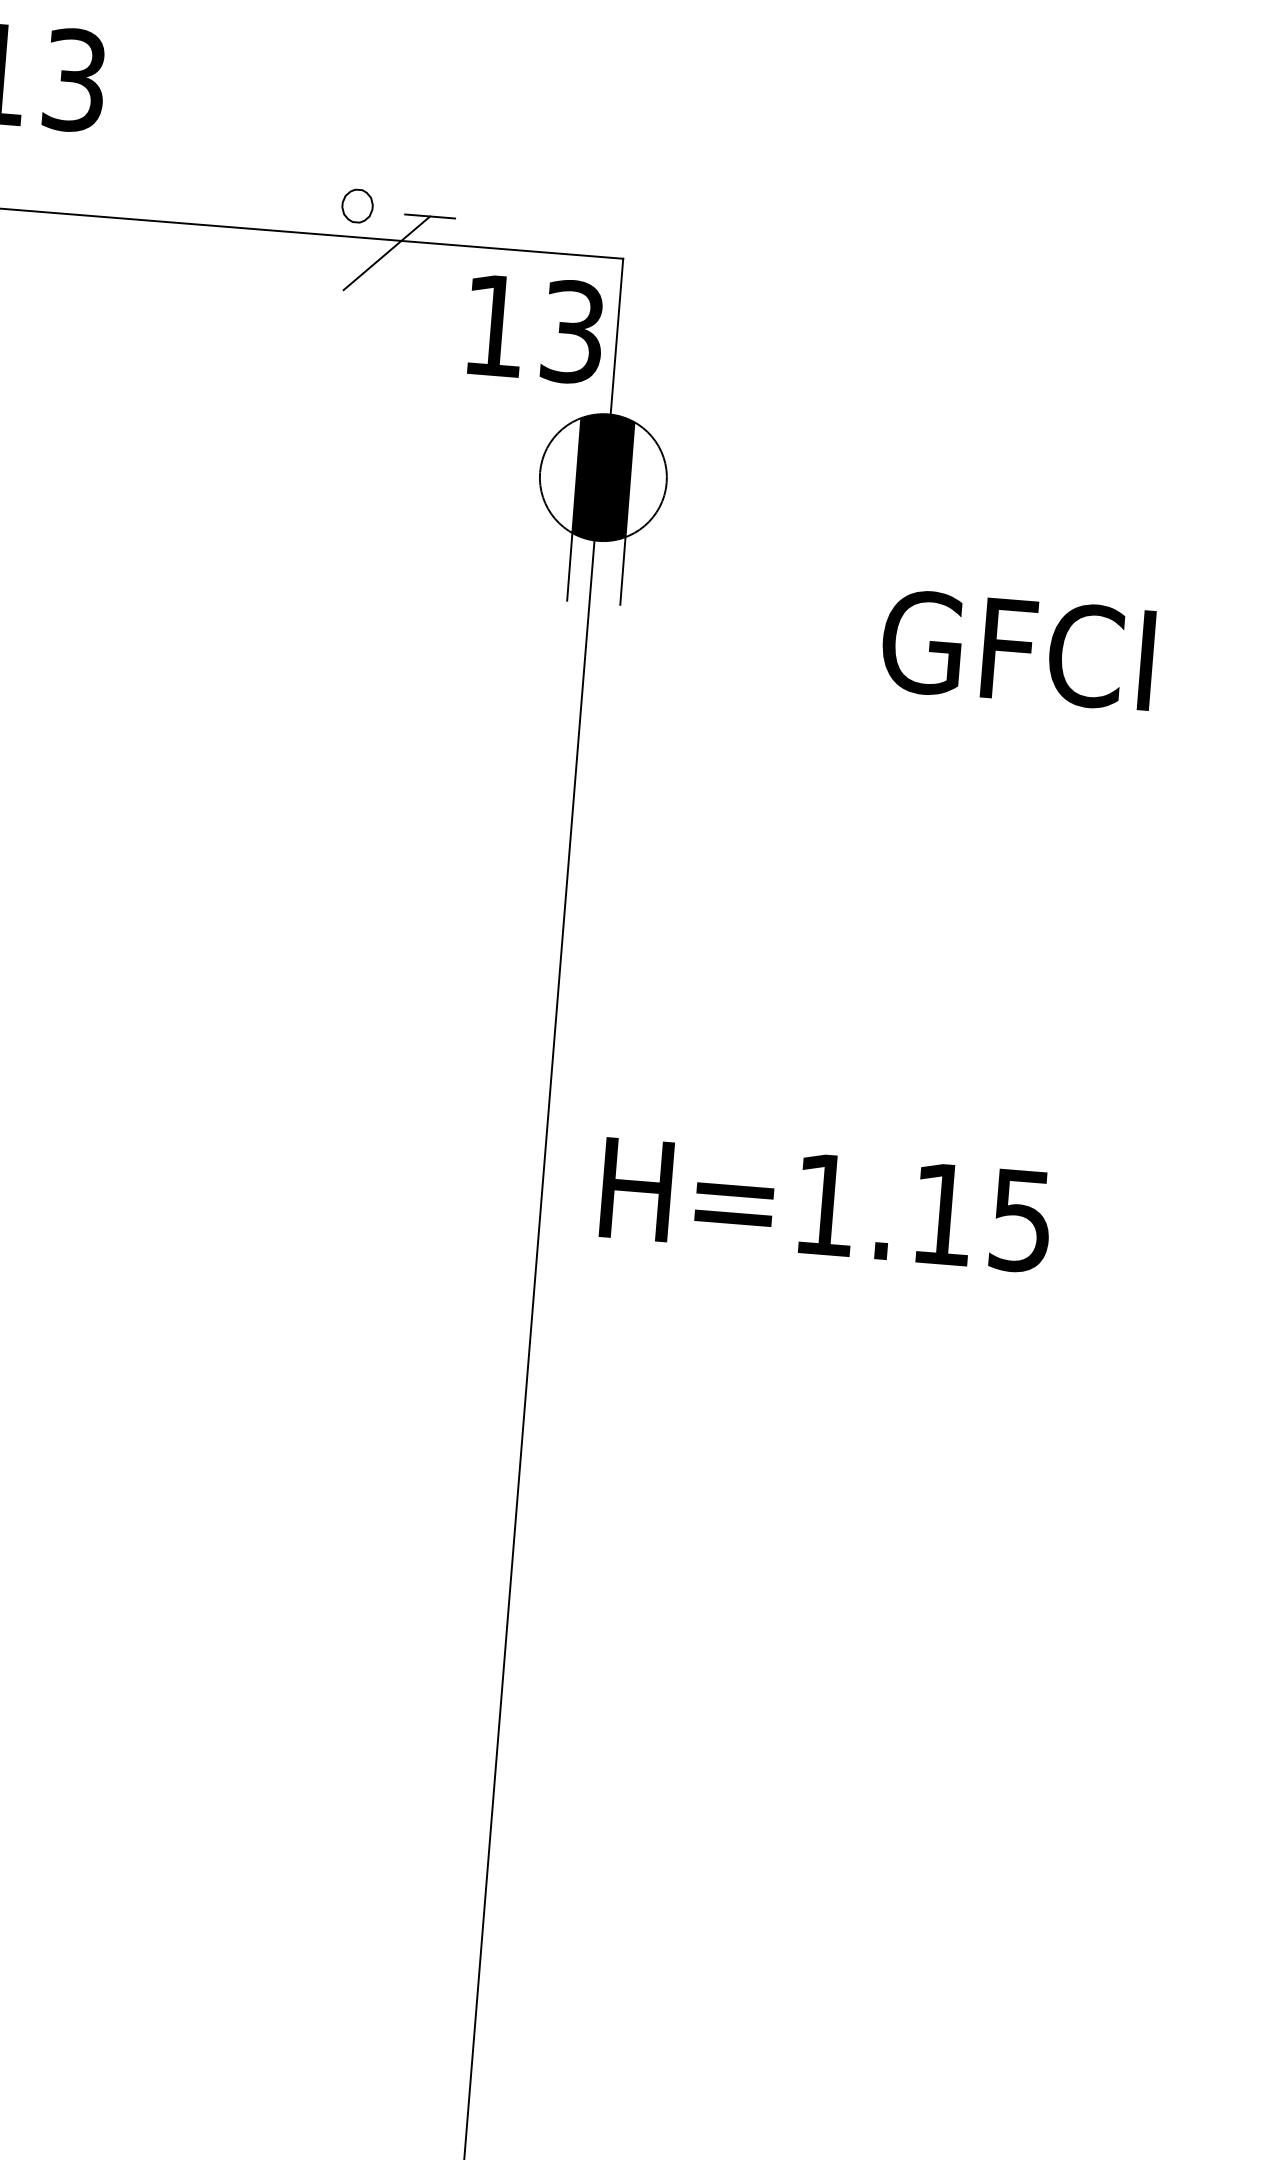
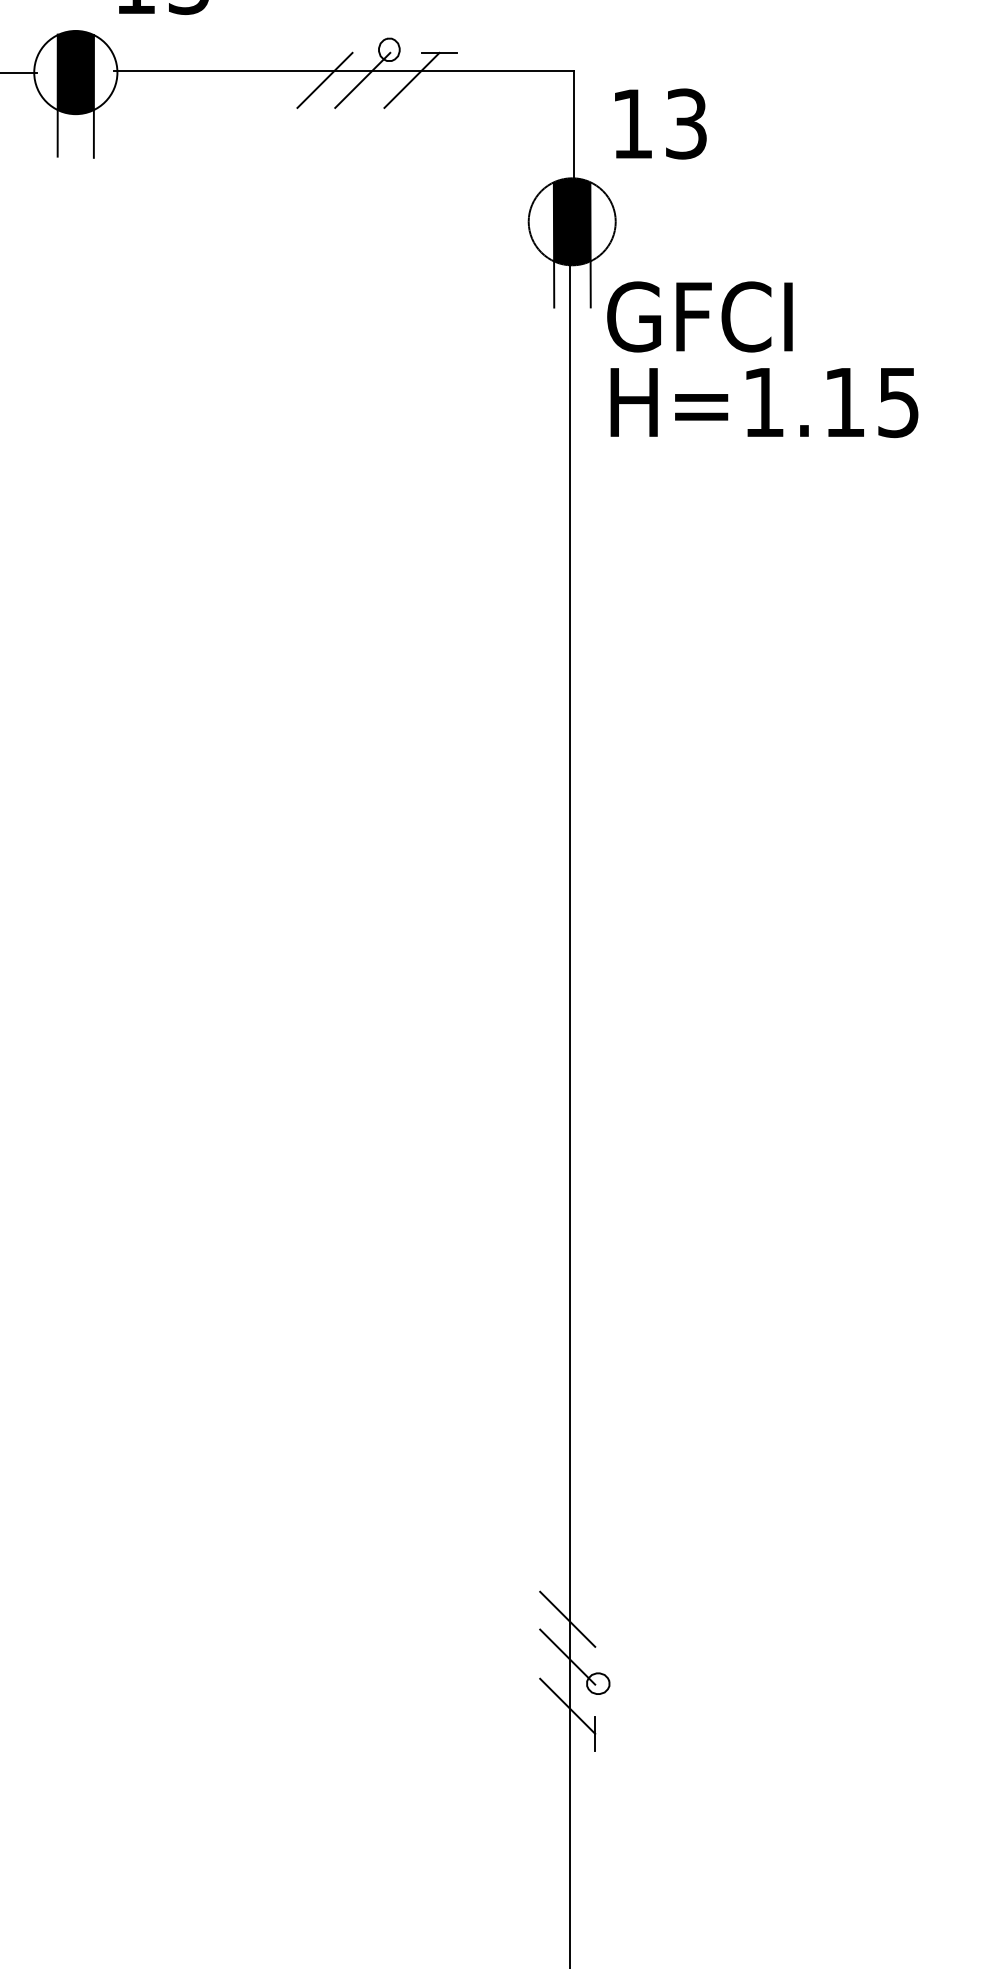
line: (259, 241) -> (324, 79), added
line: (315, 246) -> (362, 79), added
text: (535, 328) -> (660, 123), moved
text: (1017, 649) -> (699, 316), moved
text: (826, 1206) -> (764, 403), moved

